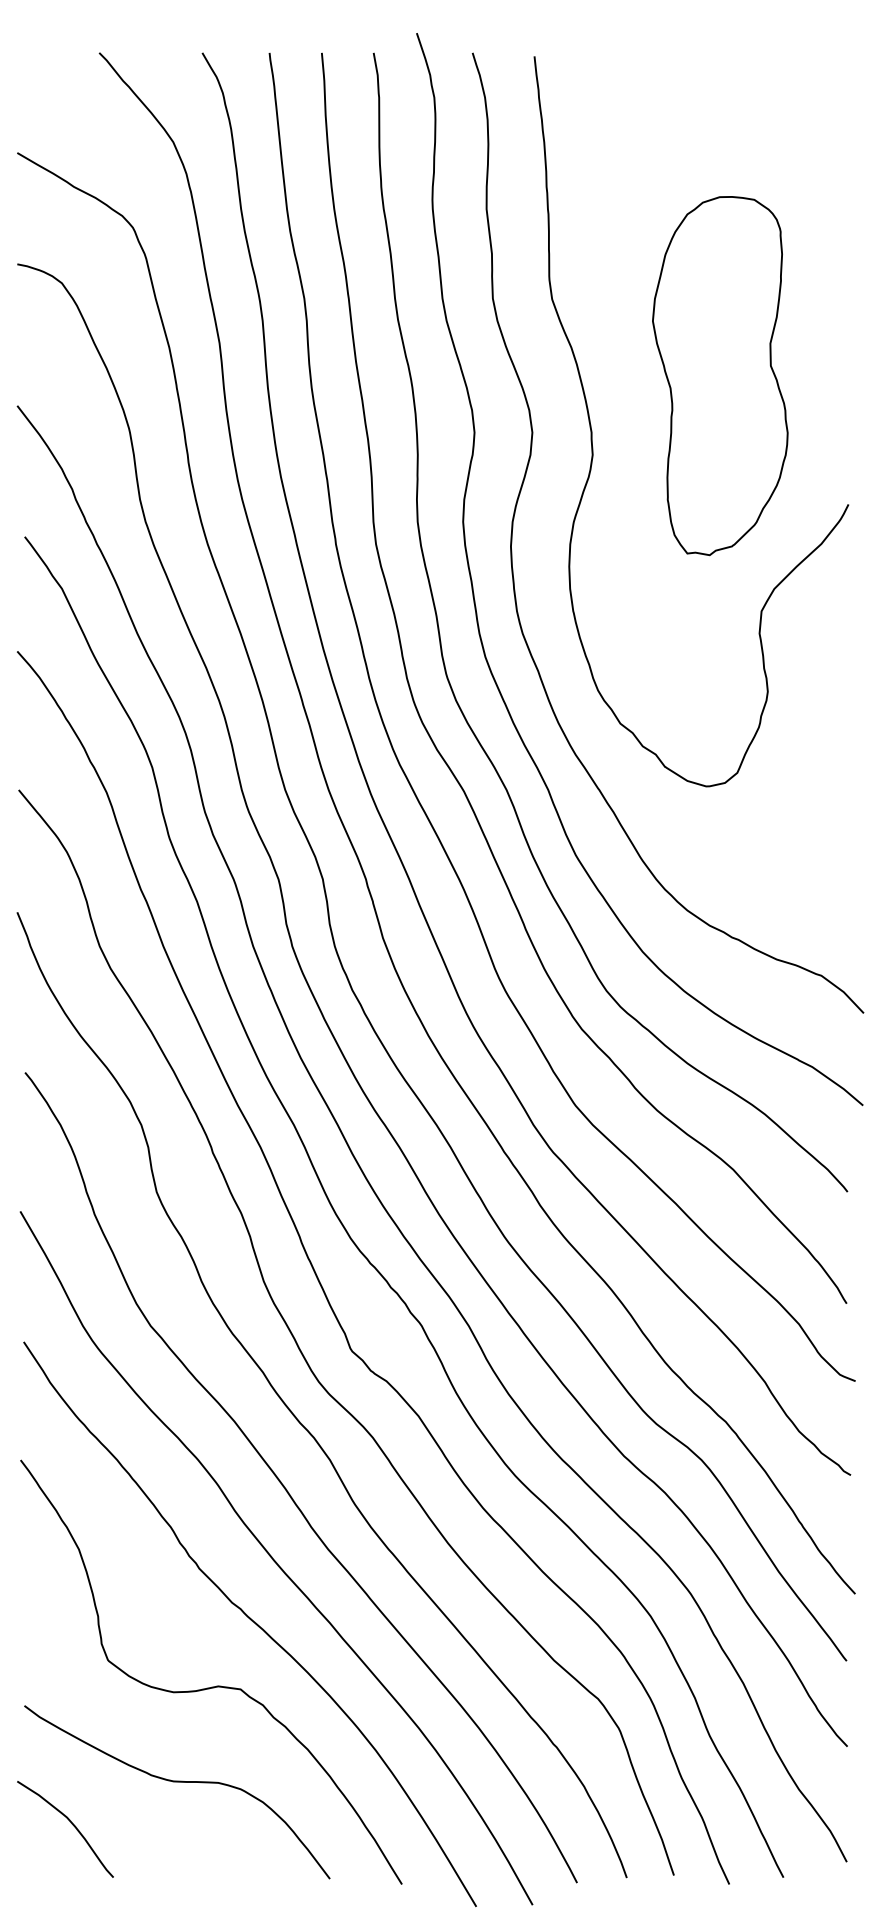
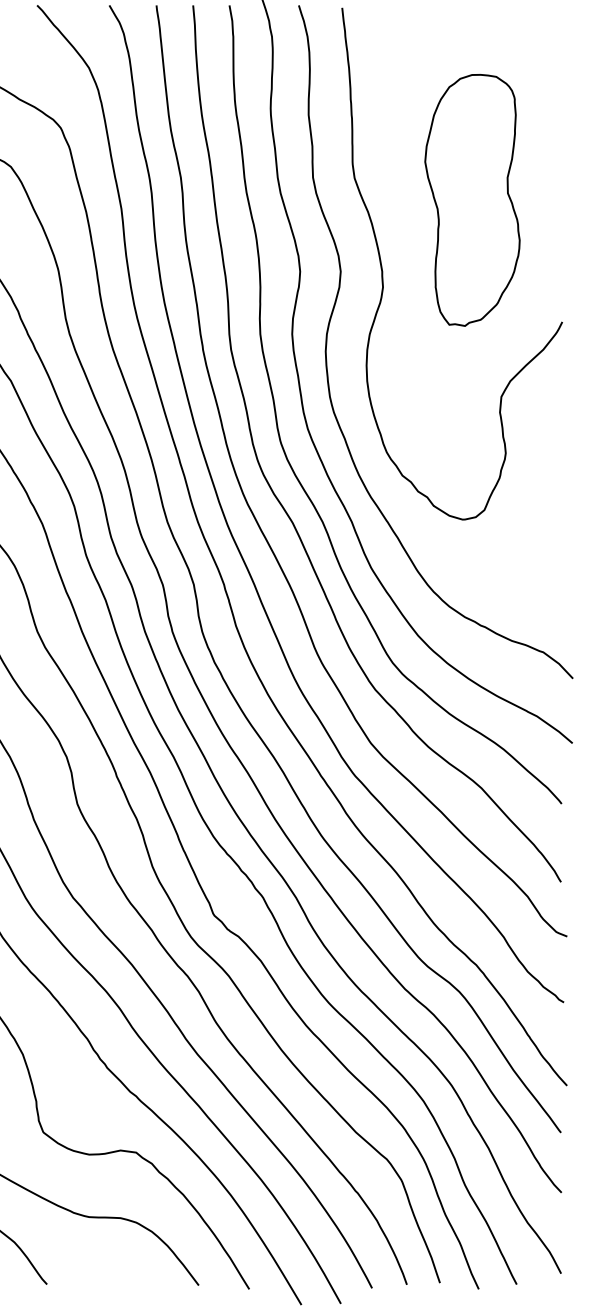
part: (720, 376) -> (472, 200), moved

